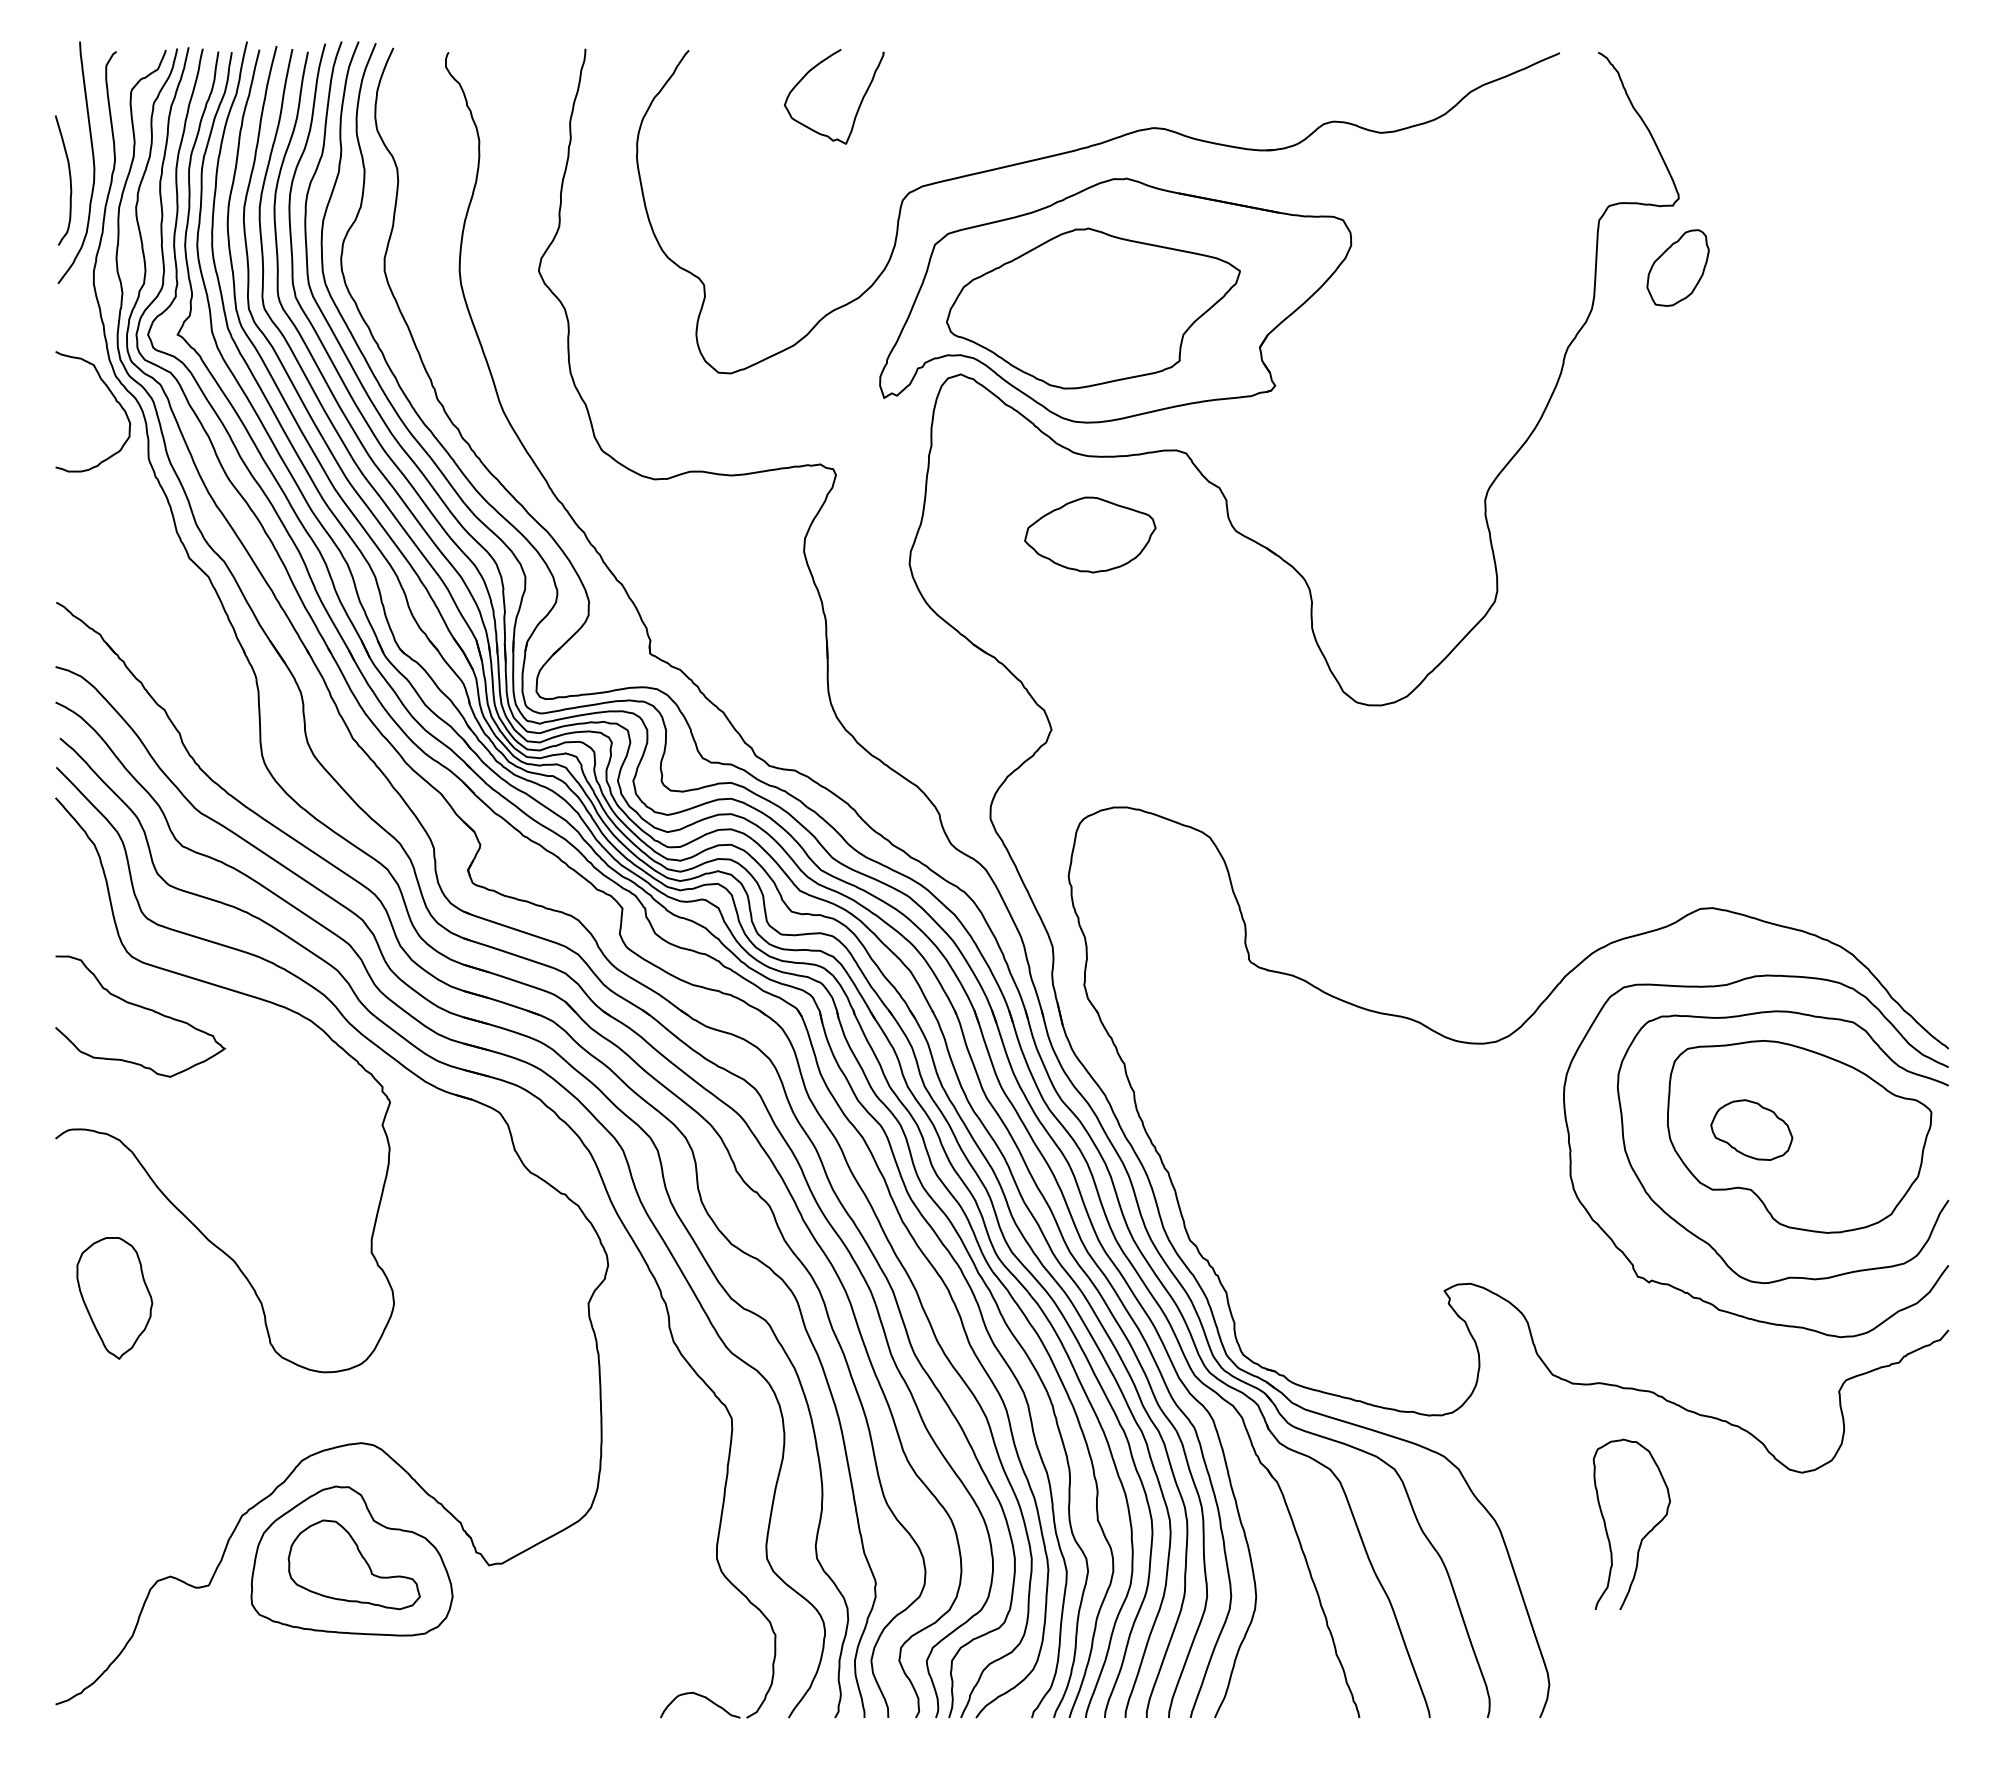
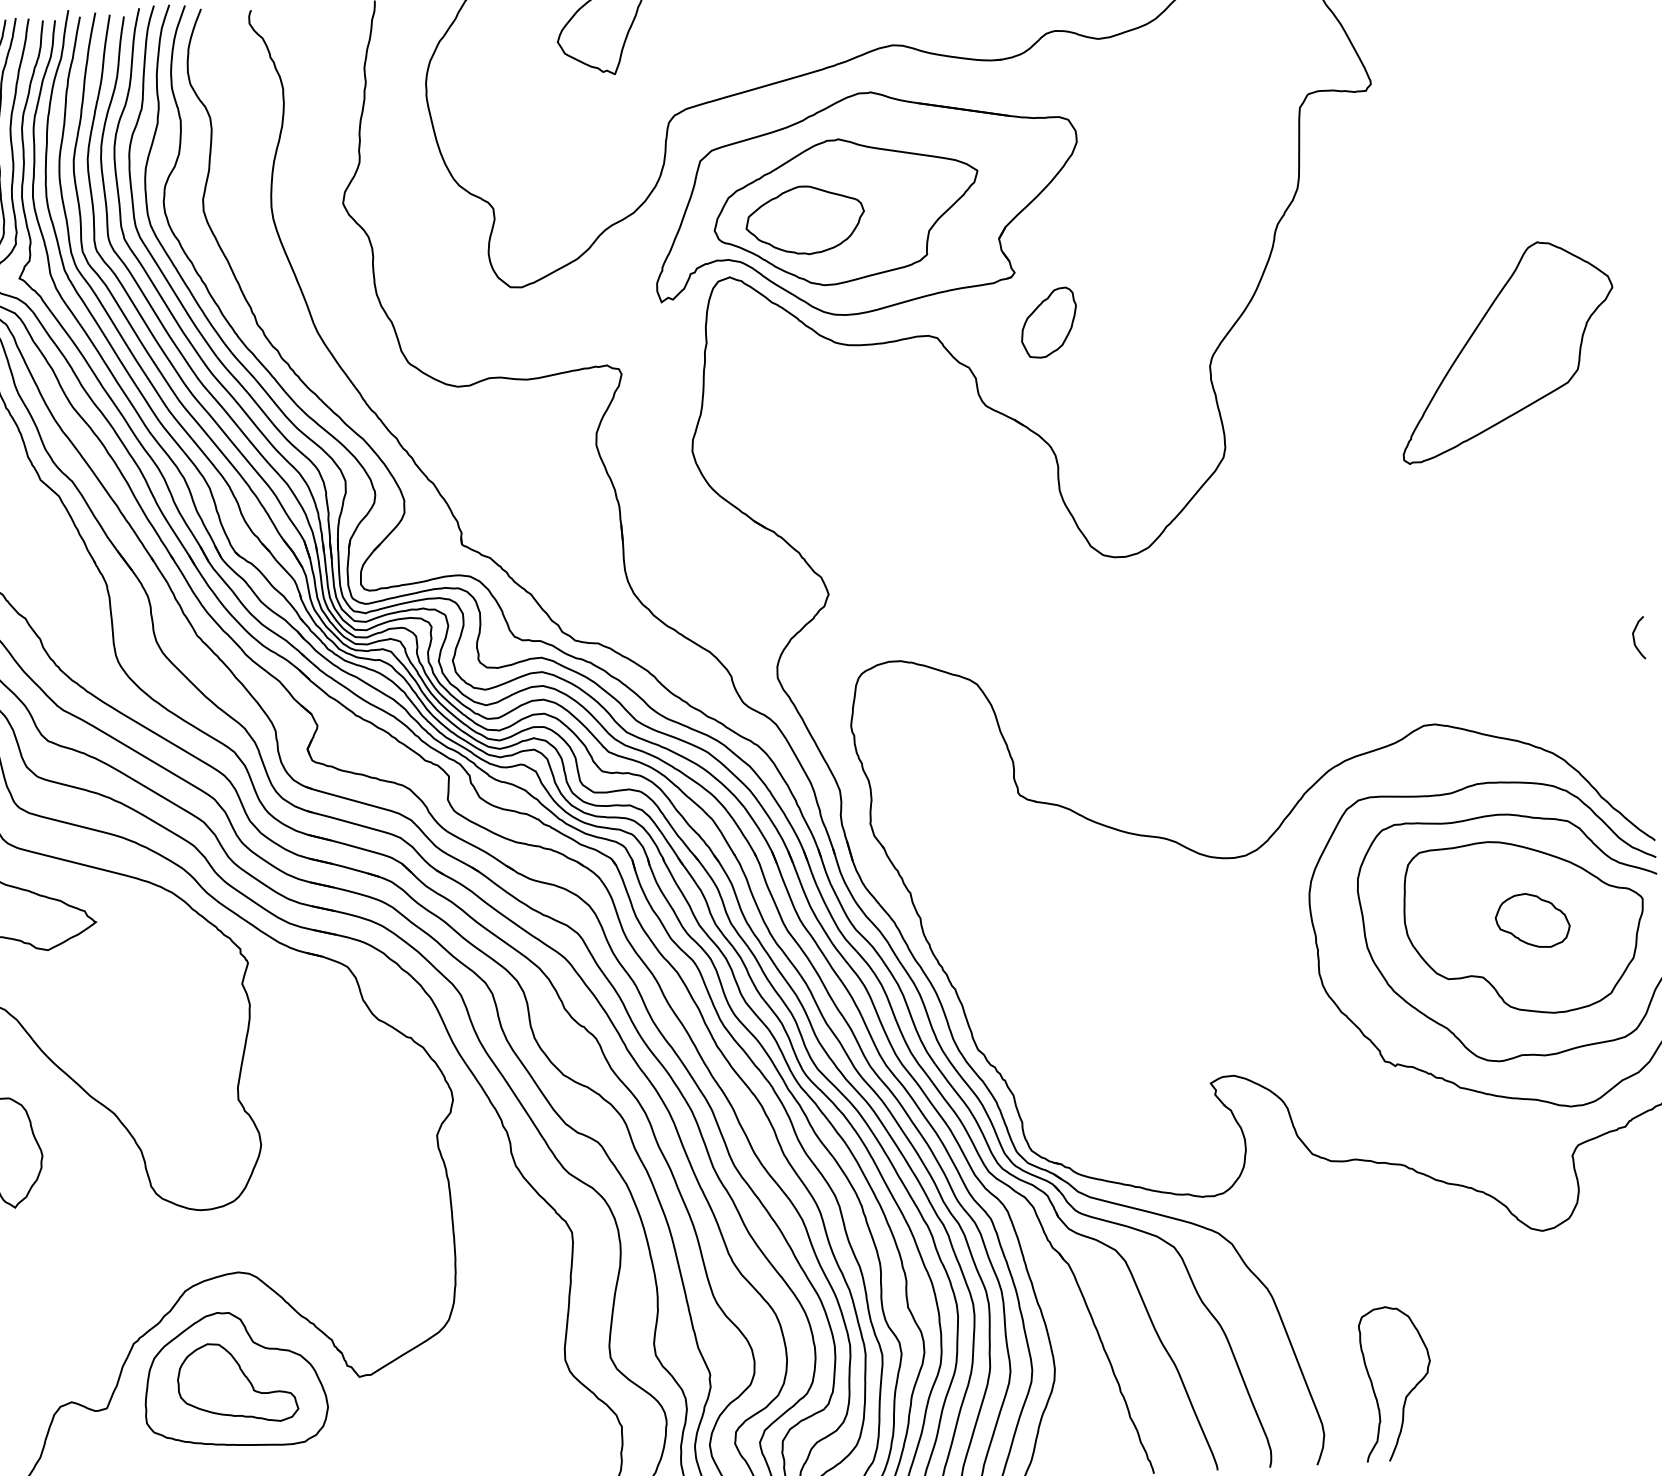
part: (1677, 267) -> (1048, 322), moved
part: (1813, 500) -> (1507, 350), added
part: (1090, 534) -> (805, 219), moved
curve: (1937, 824) -> (1634, 638), added
part: (1751, 1129) -> (1532, 920), moved
curve: (1643, 1536) -> (1407, 1393), moved

